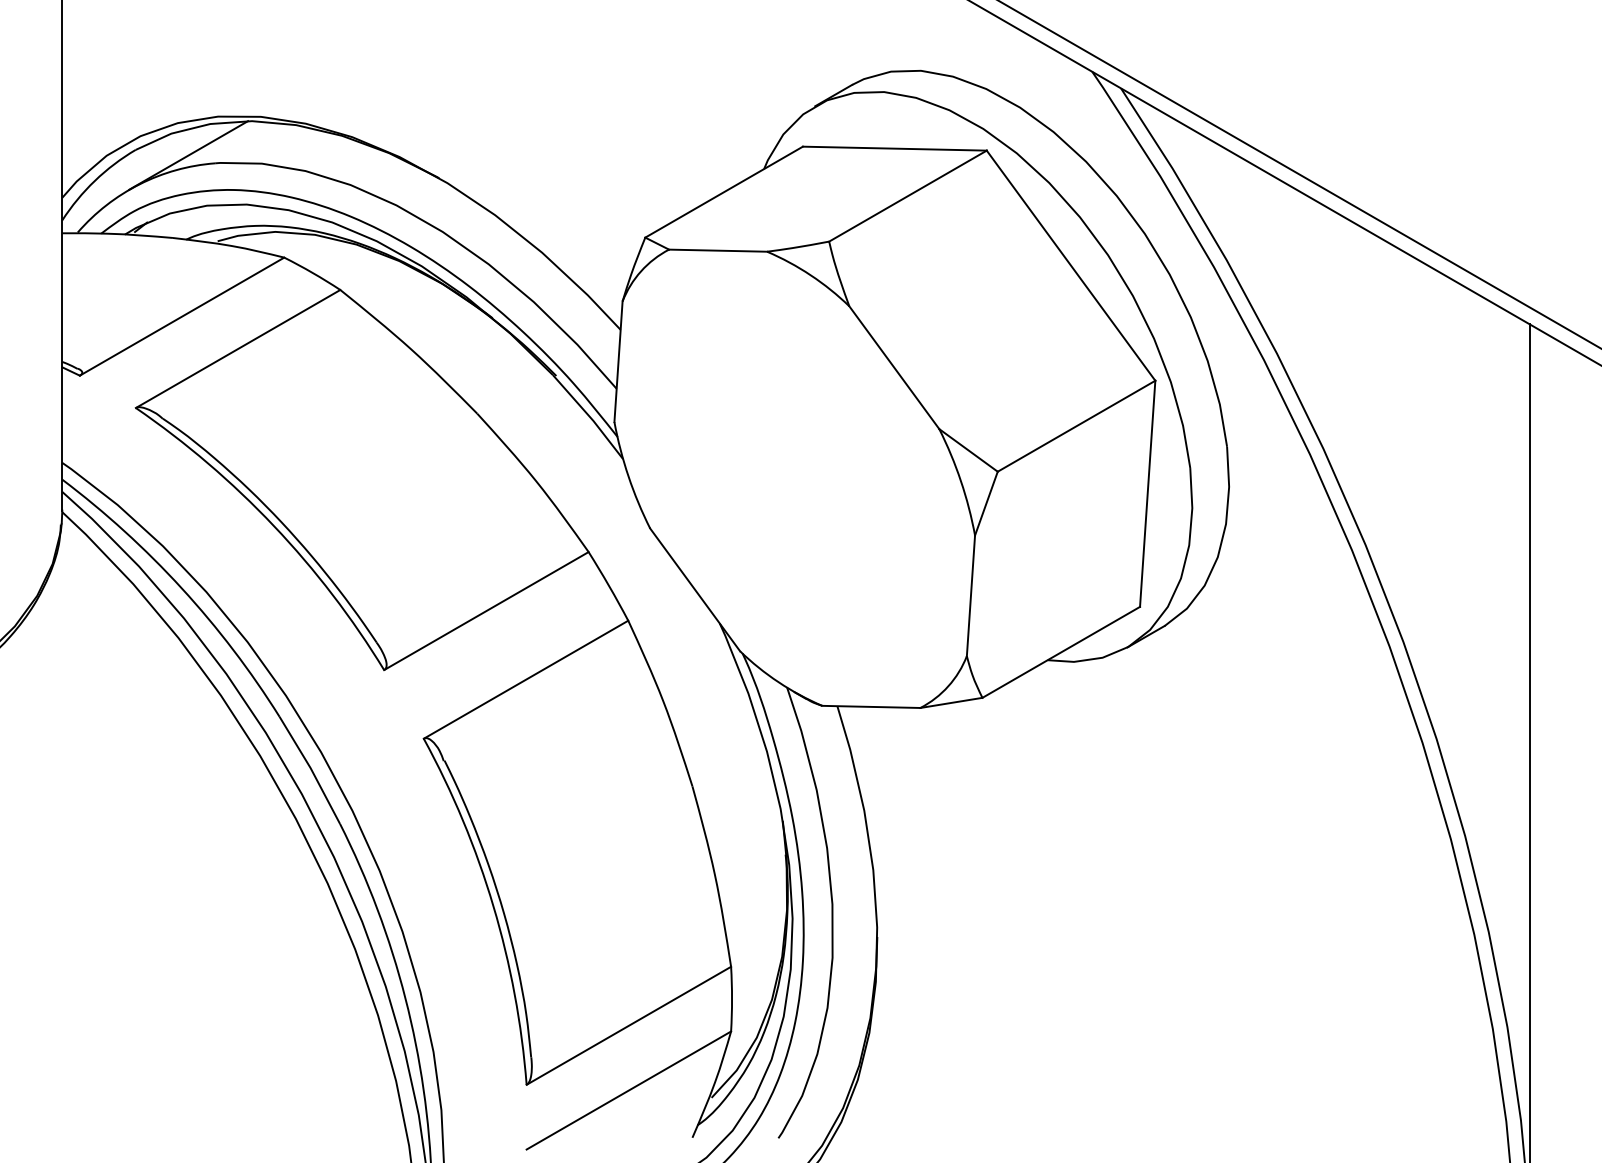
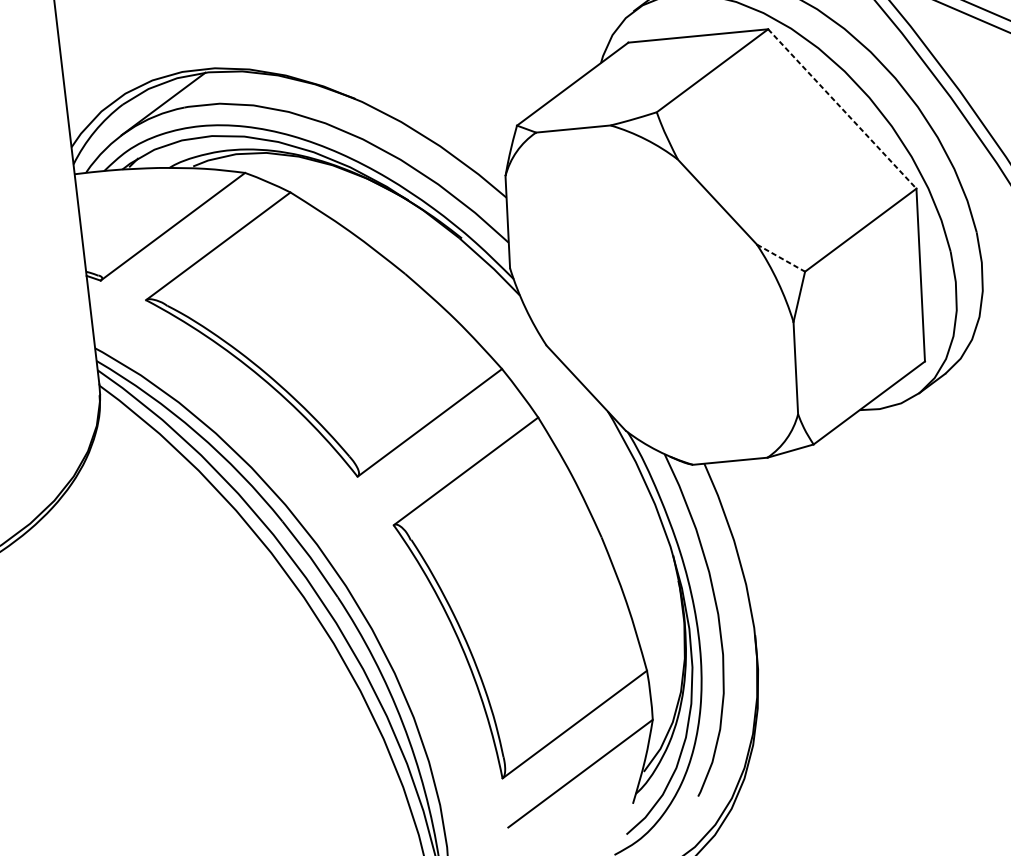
line: (1071, 265) -> (842, 108), solid -> dashed
line: (968, 450) -> (781, 258), solid -> dashed

